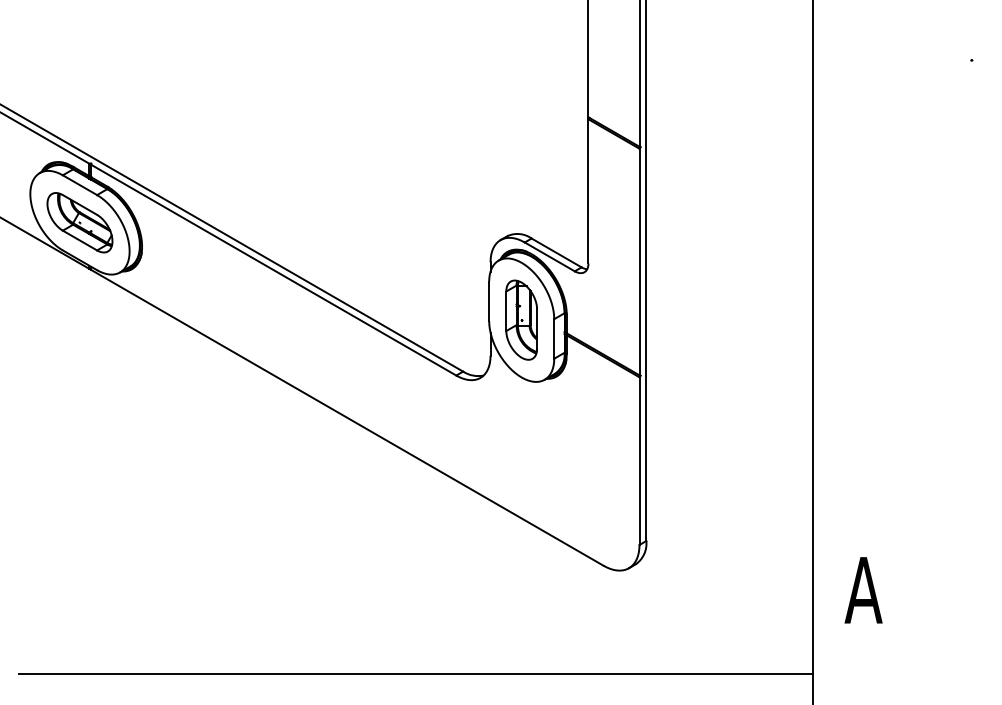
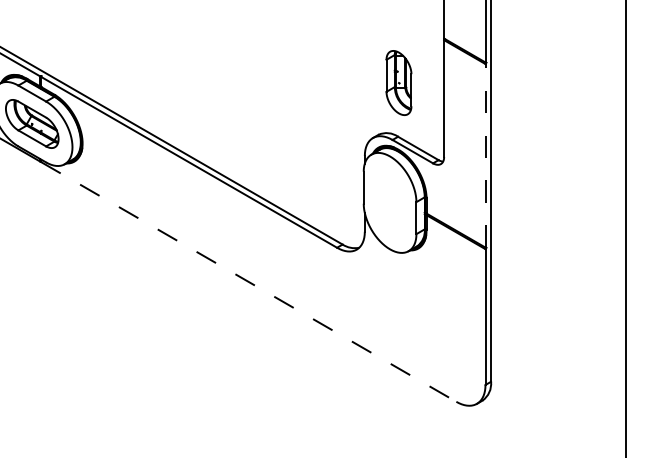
line: (639, 261) -> (485, 155), solid -> dashed
part: (521, 319) -> (398, 82), moved
line: (347, 417) -> (248, 281), solid -> dashed

